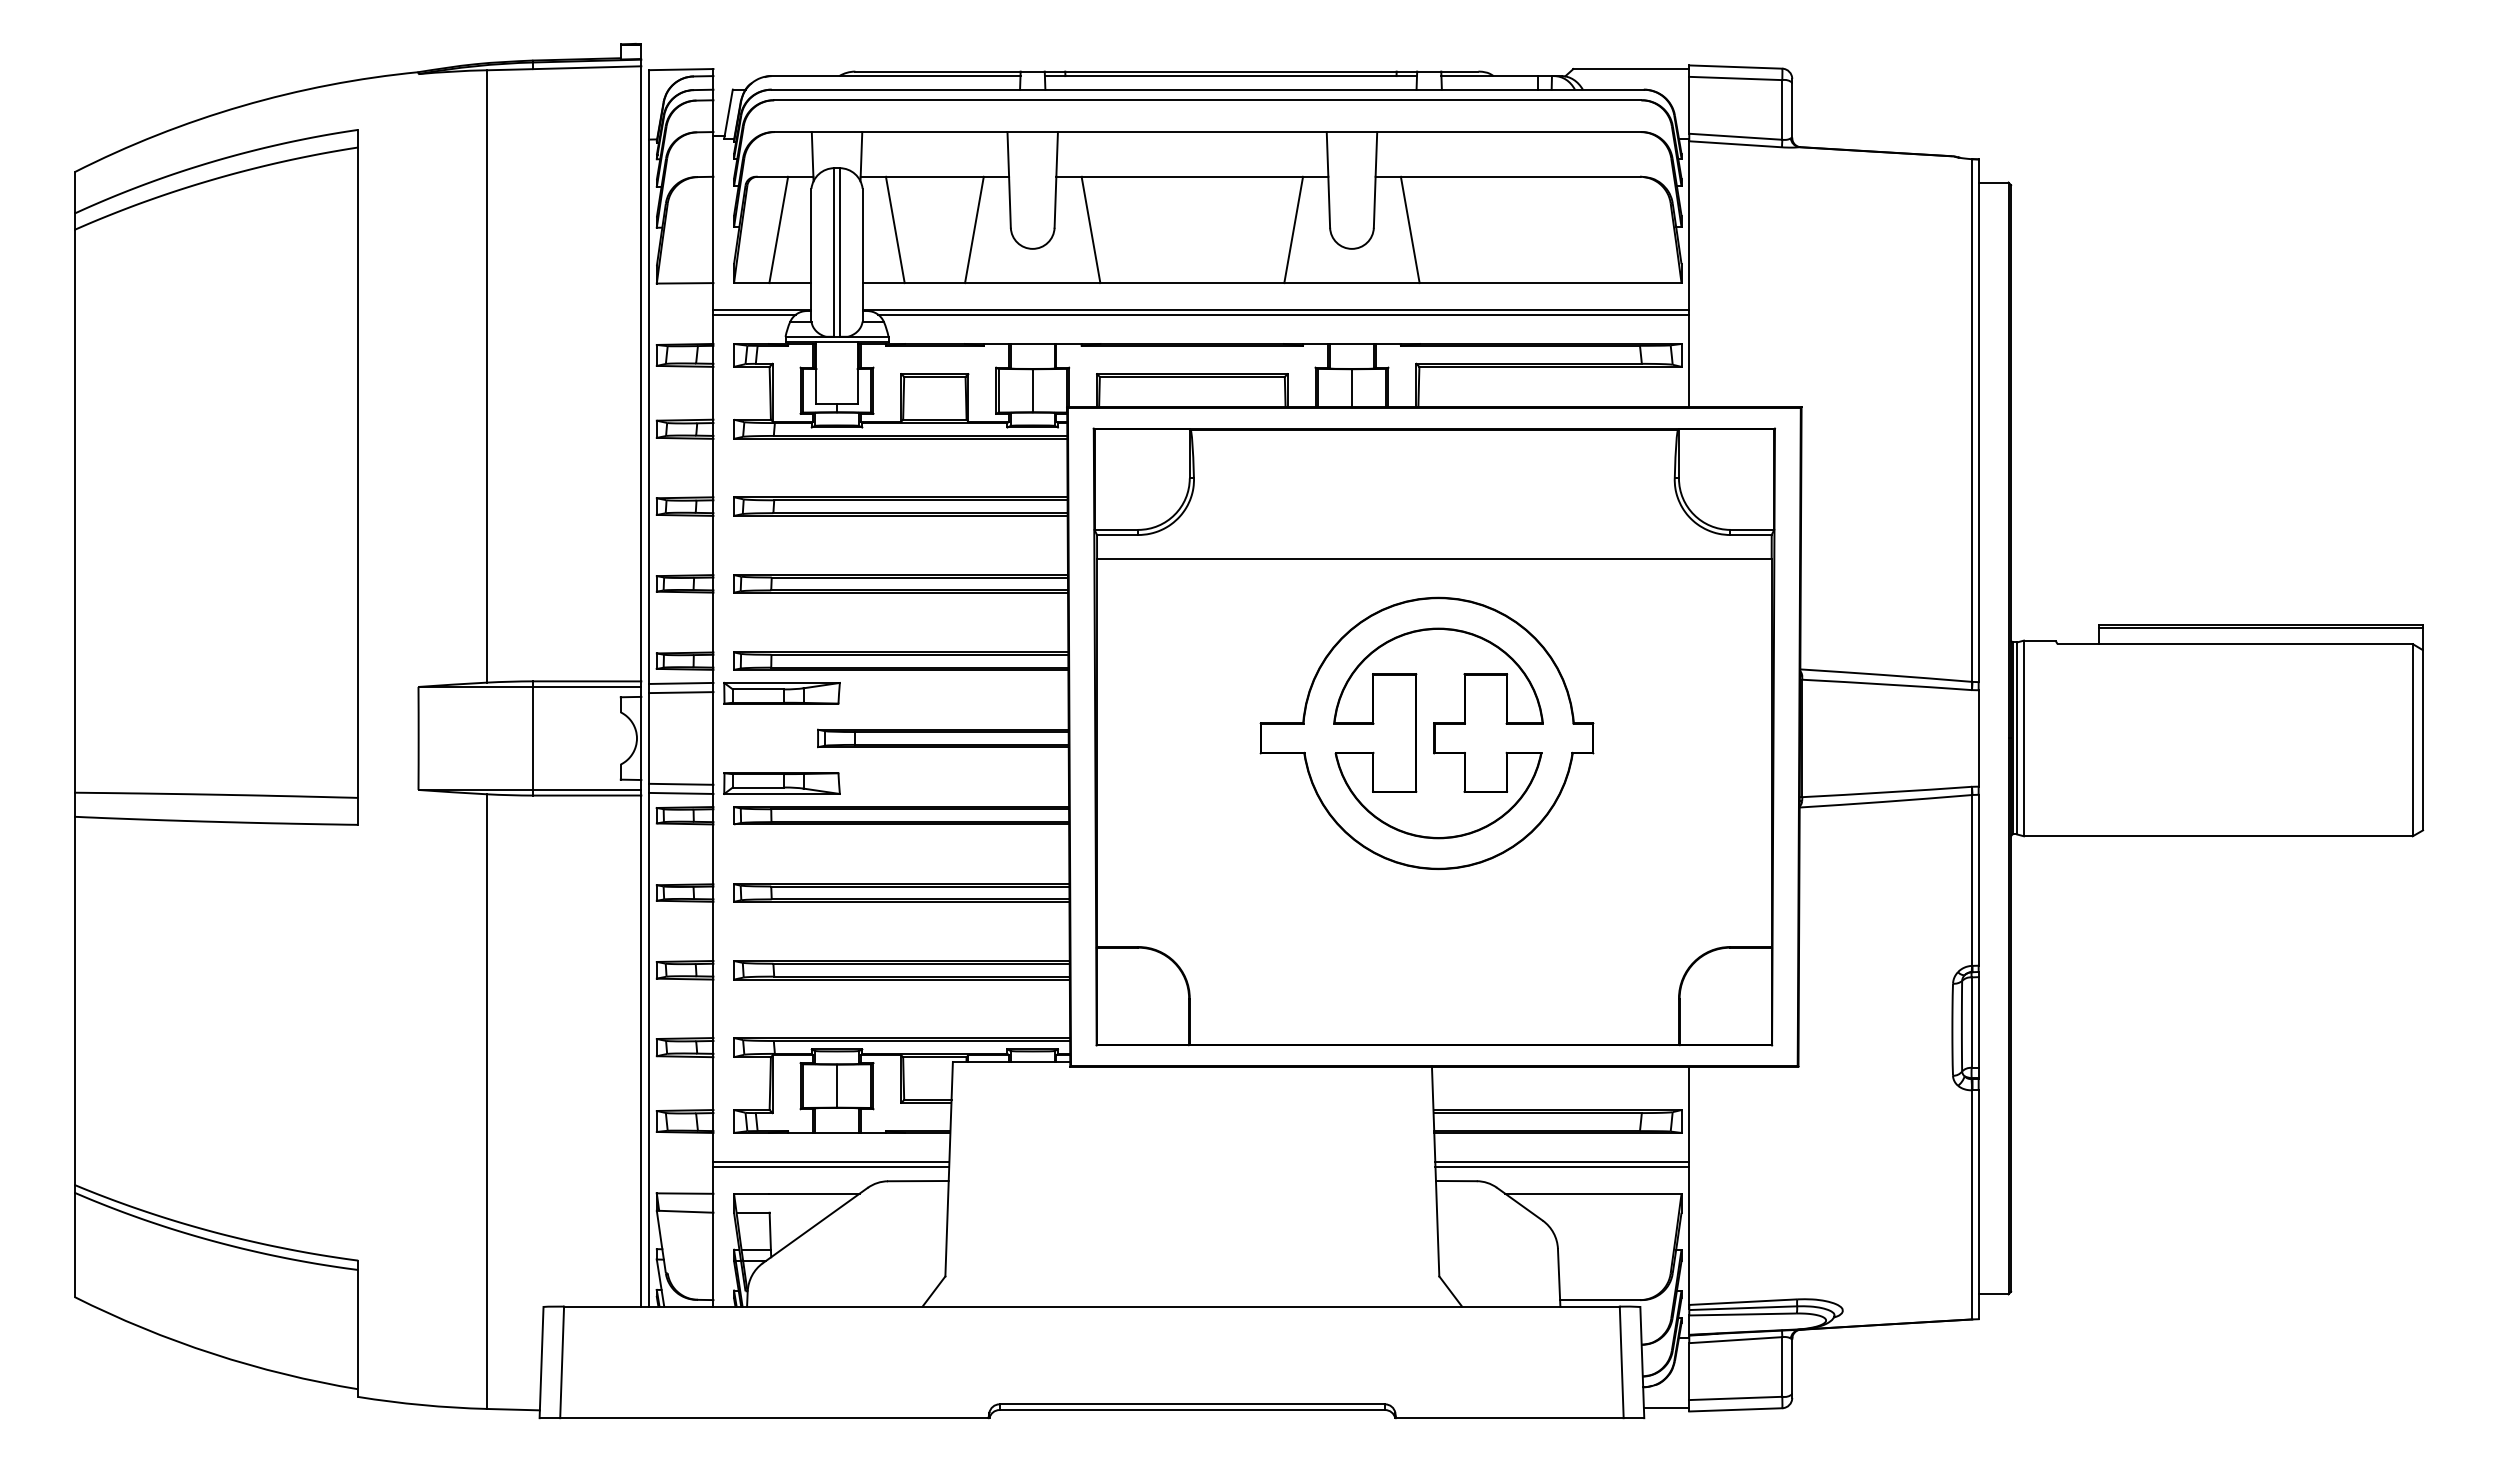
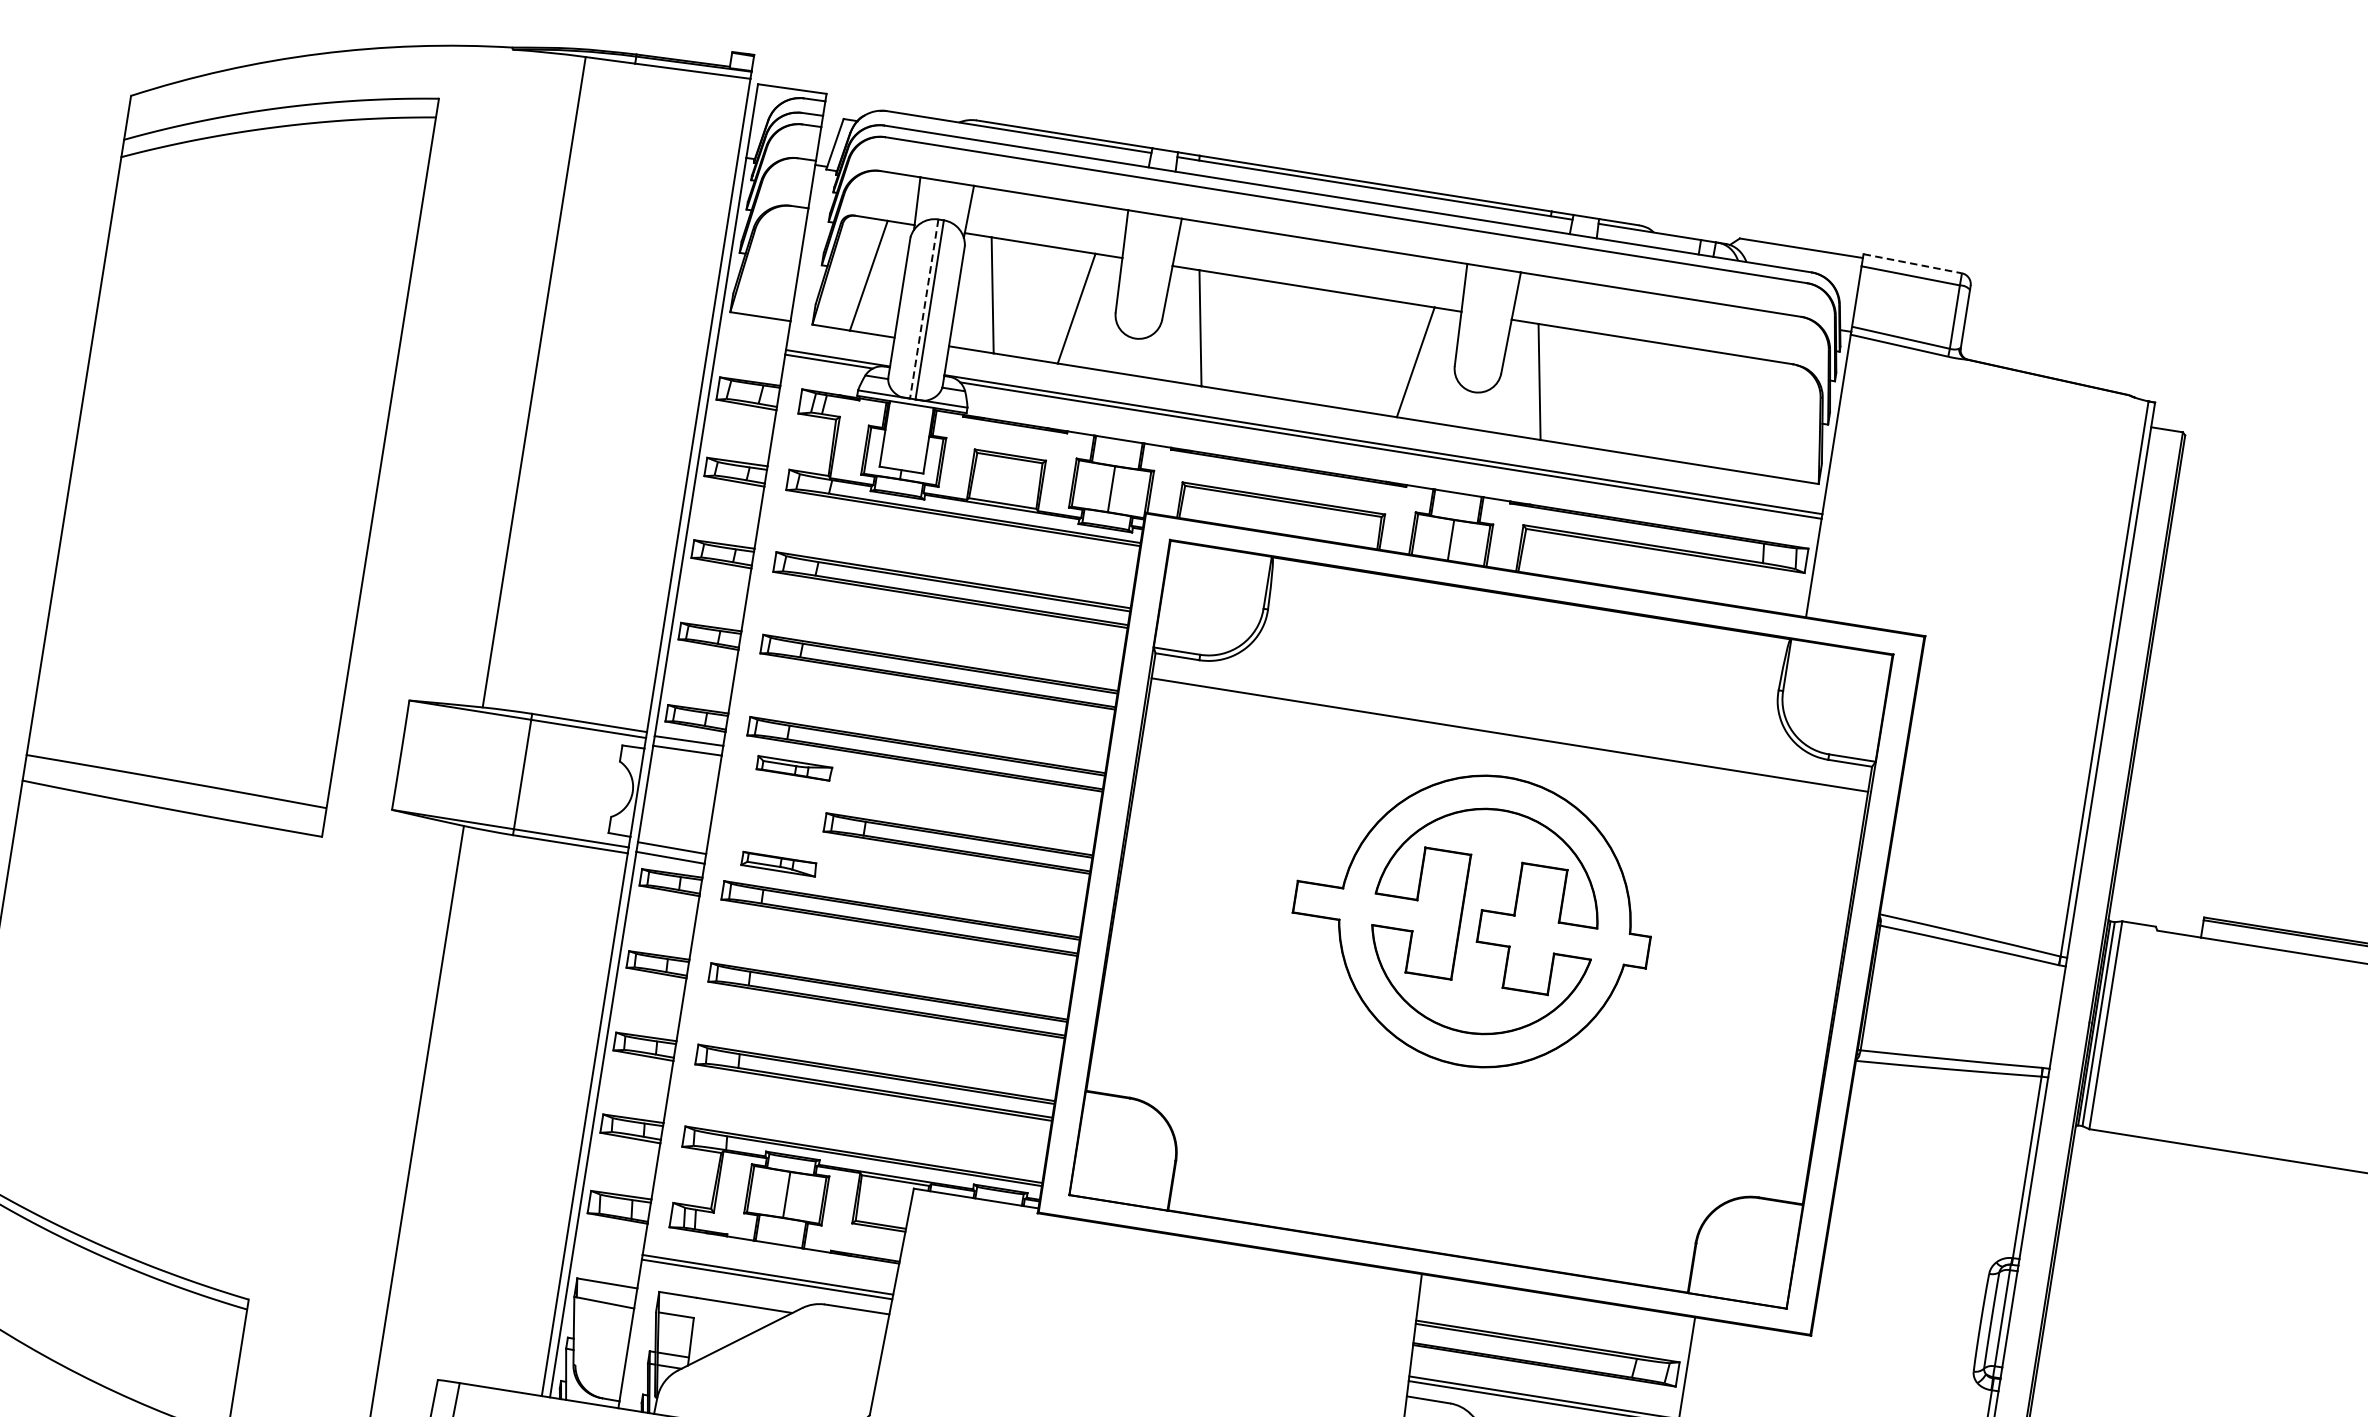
line: (1735, 67) -> (1912, 264), solid -> dashed
line: (834, 252) -> (924, 309), solid -> dashed
part: (781, 693) -> (793, 768), size x0.6
part: (781, 783) -> (778, 864), size x0.6

